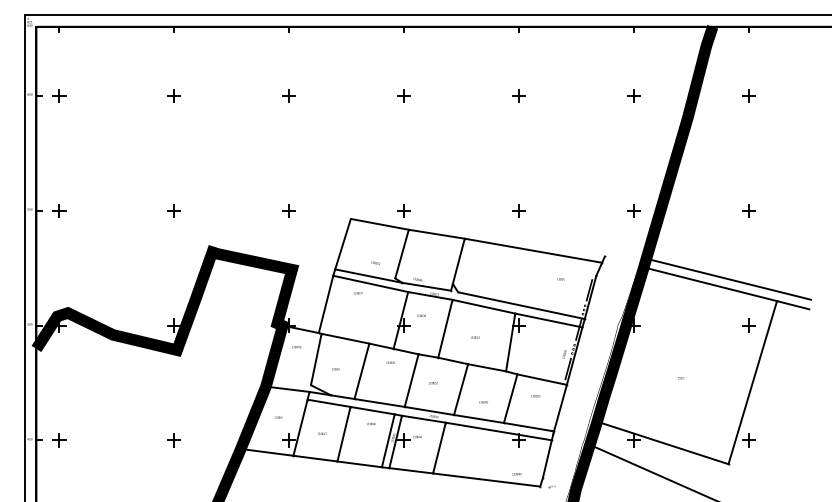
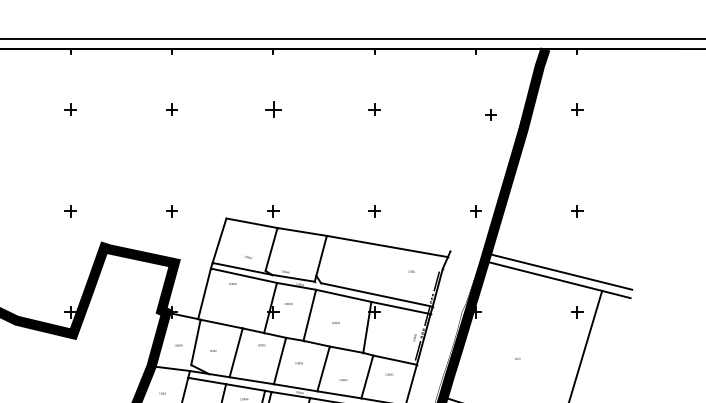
part: (403, 95) -> (272, 109), size x1.4
part: (633, 95) -> (490, 114), moved
text: (296, 347) -> (178, 345), moved

